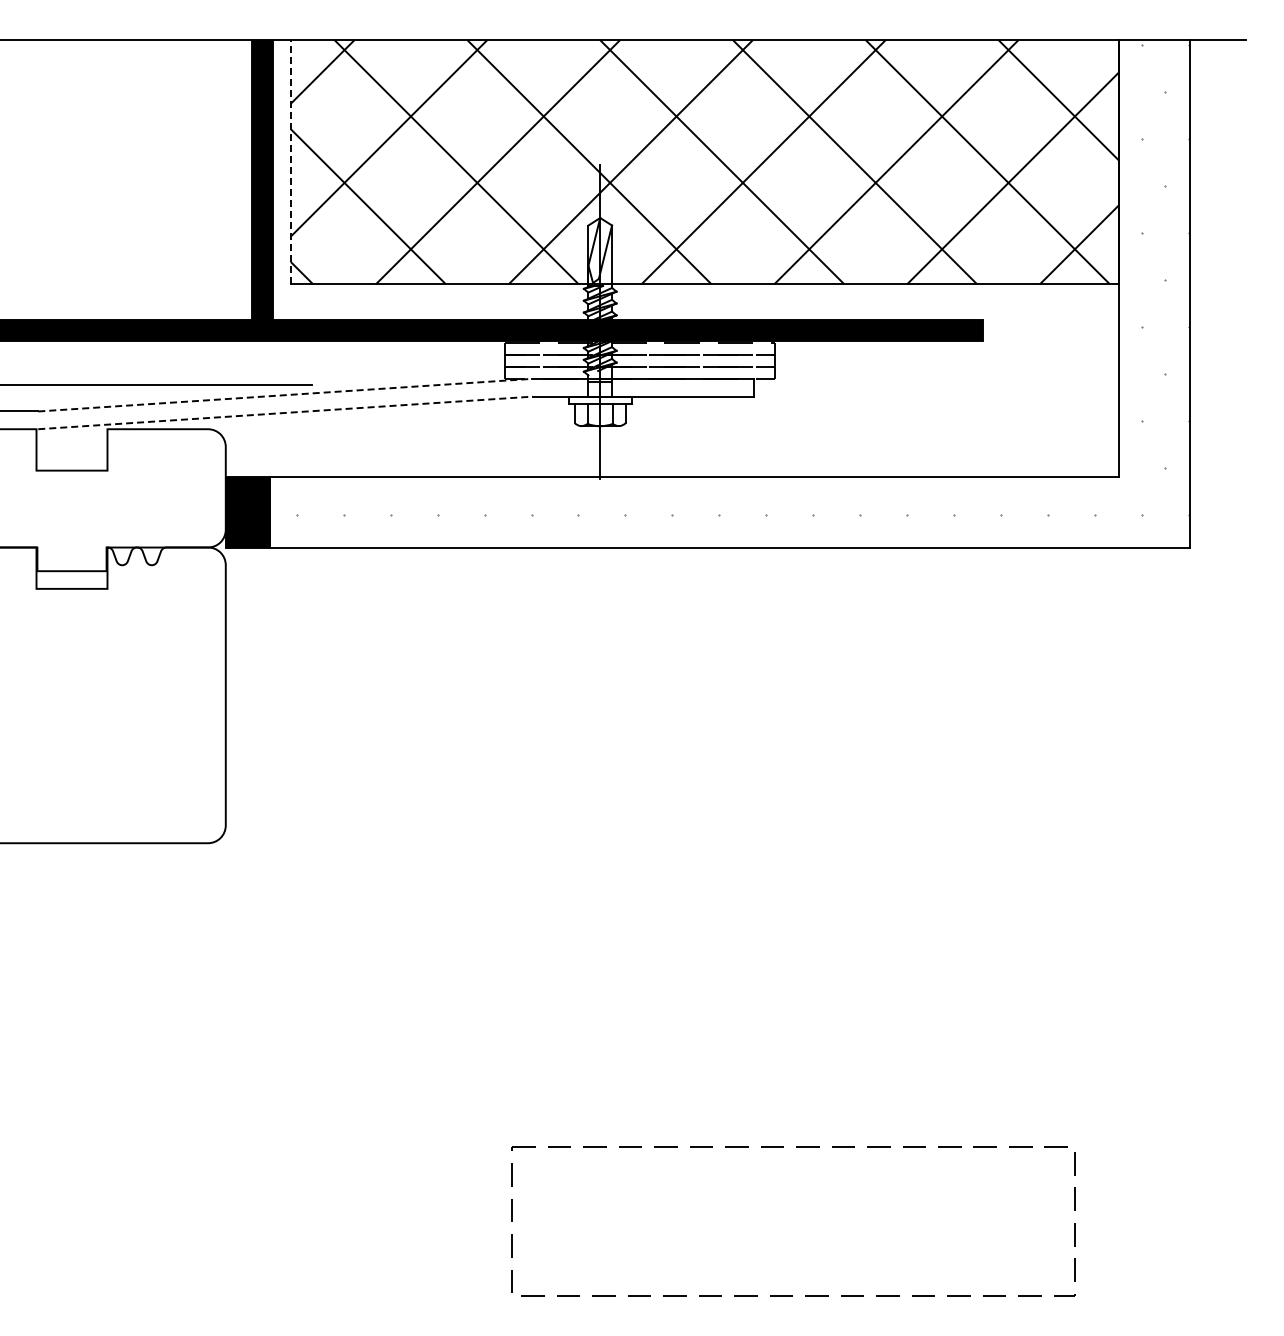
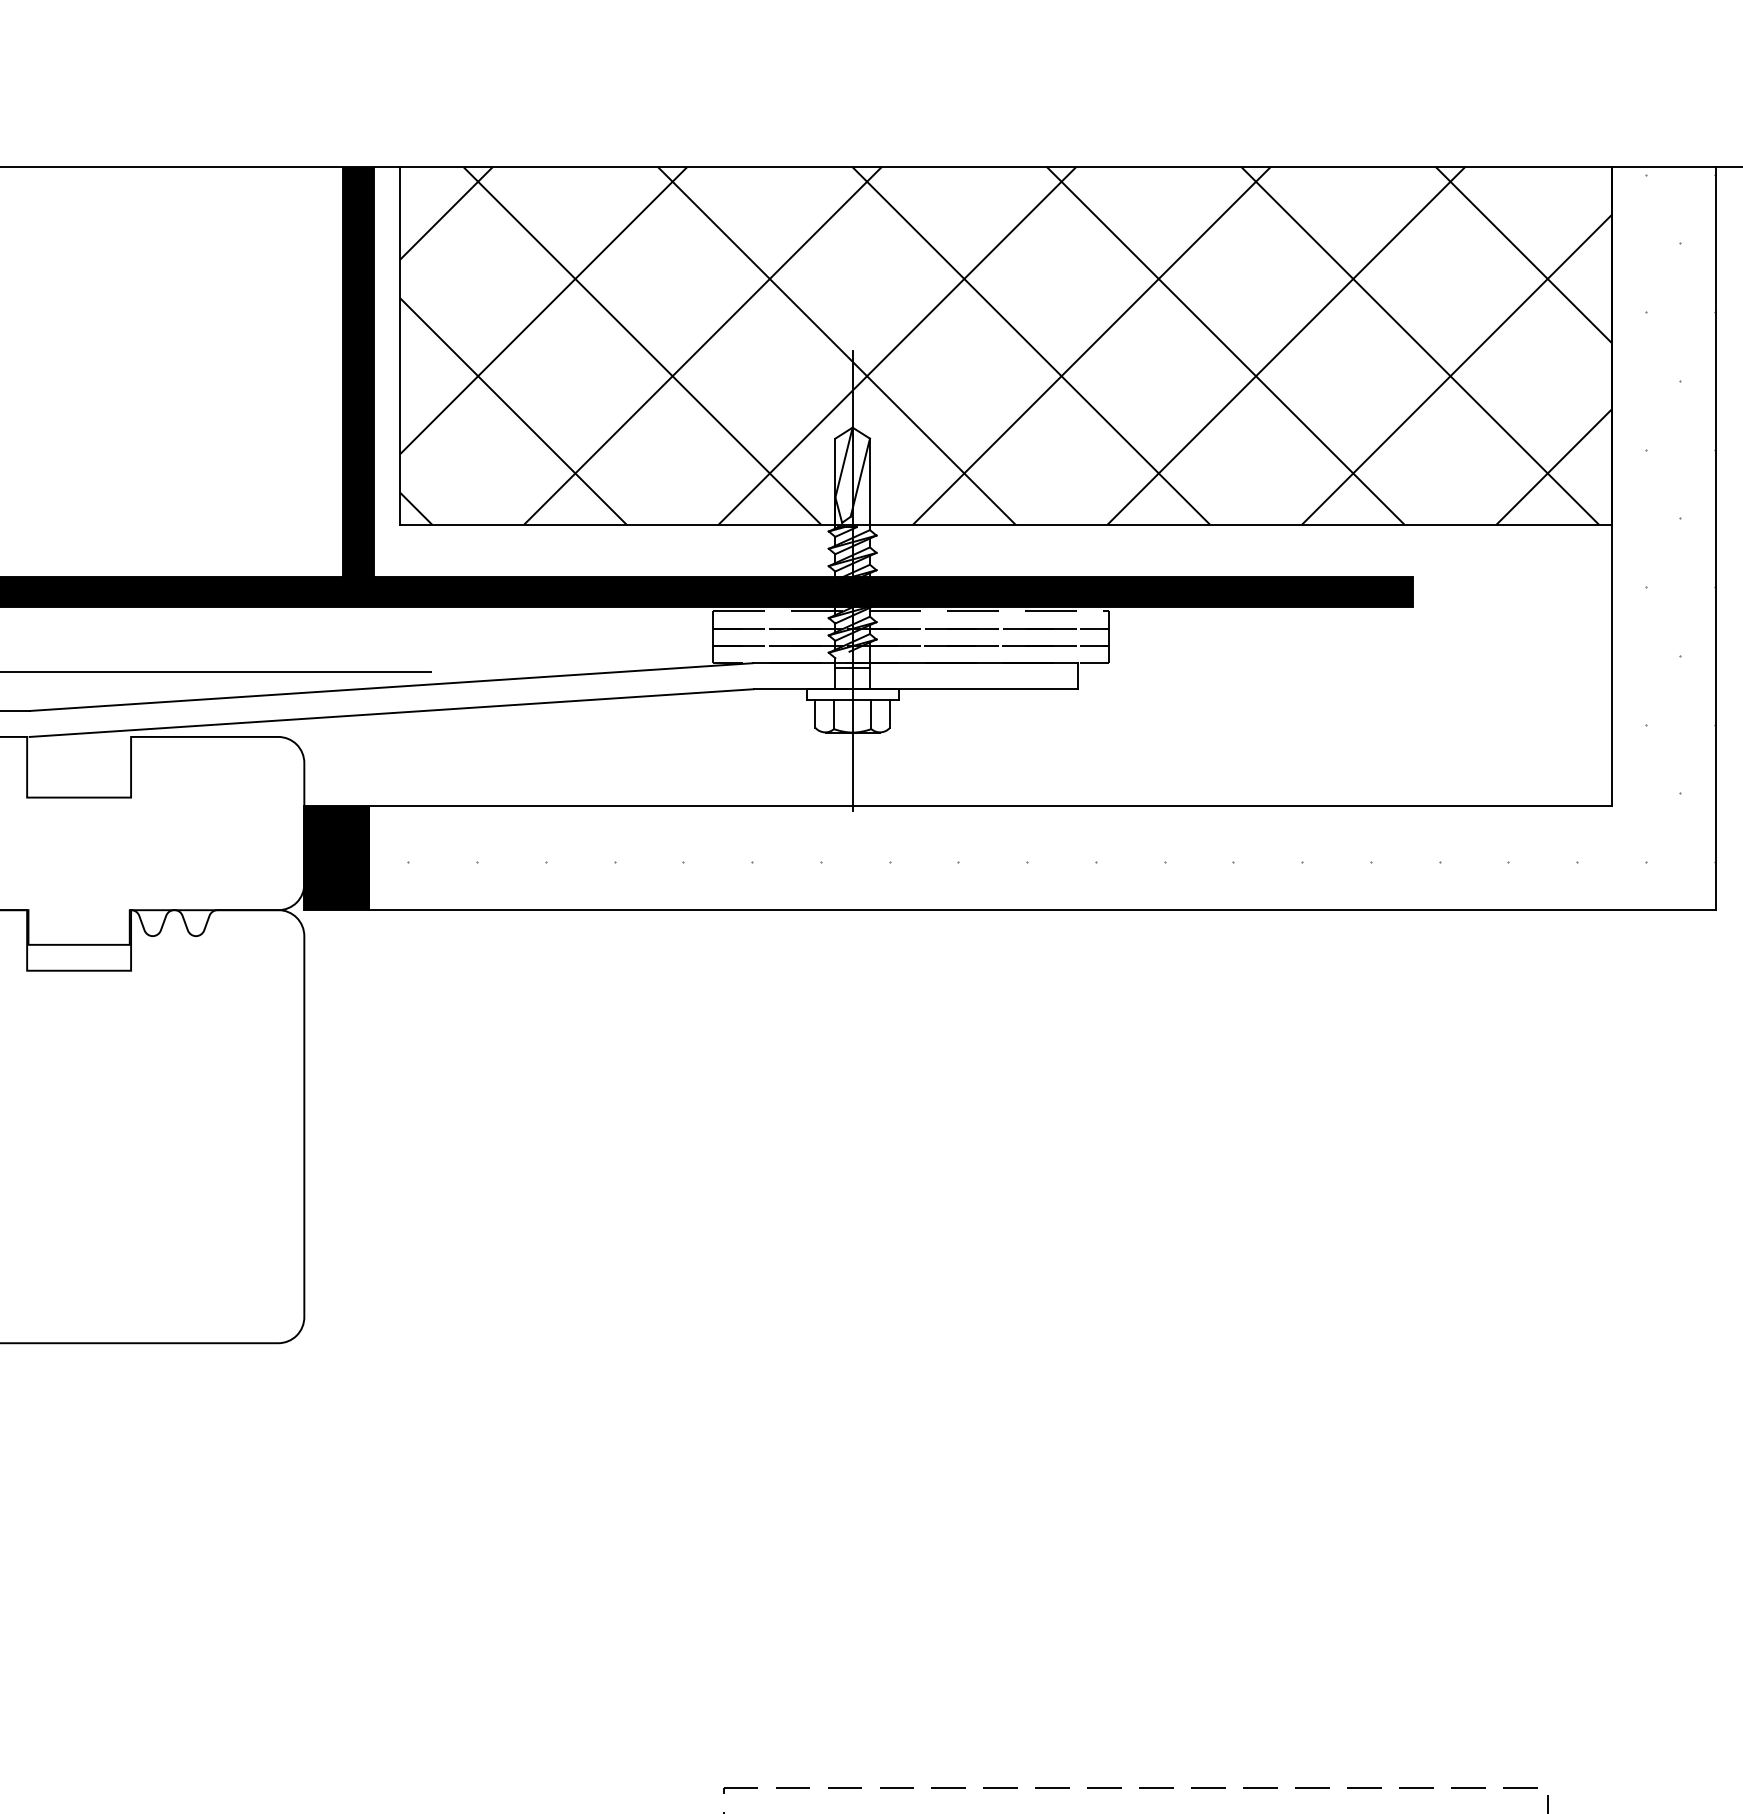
line: (290, 161) -> (399, 344), dashed -> solid
line: (285, 395) -> (391, 687), dashed -> solid
line: (285, 412) -> (391, 712), dashed -> solid

